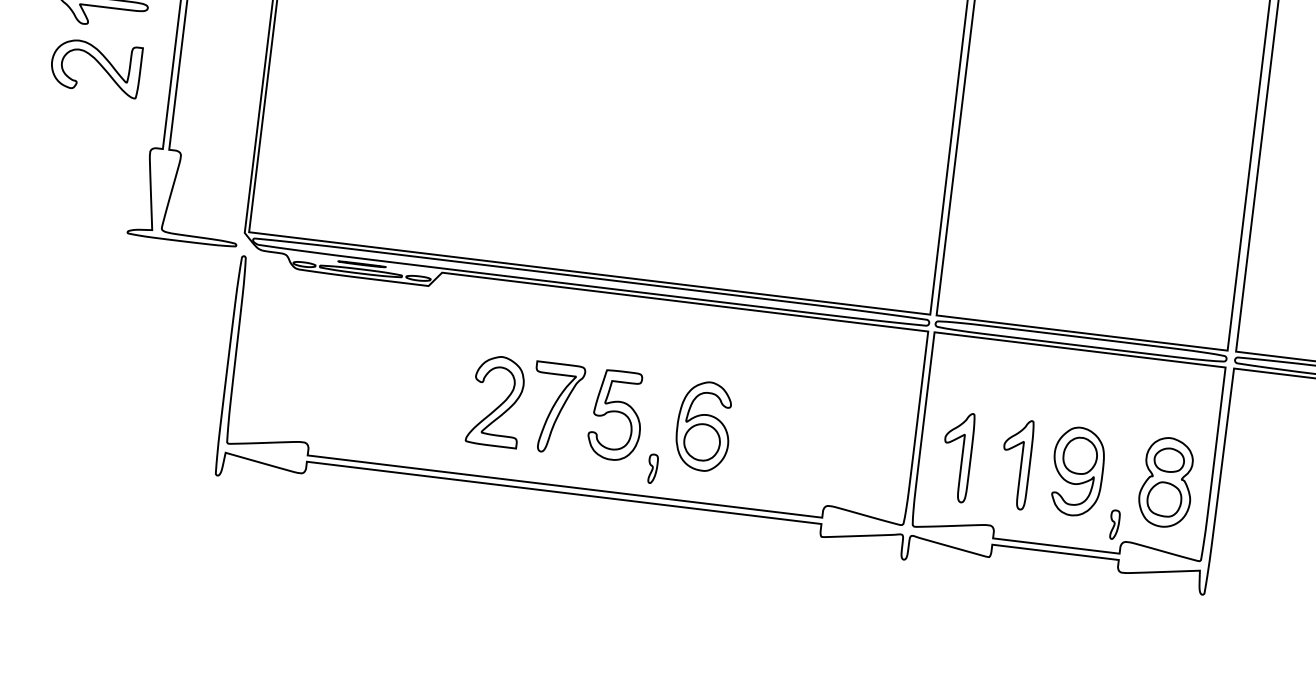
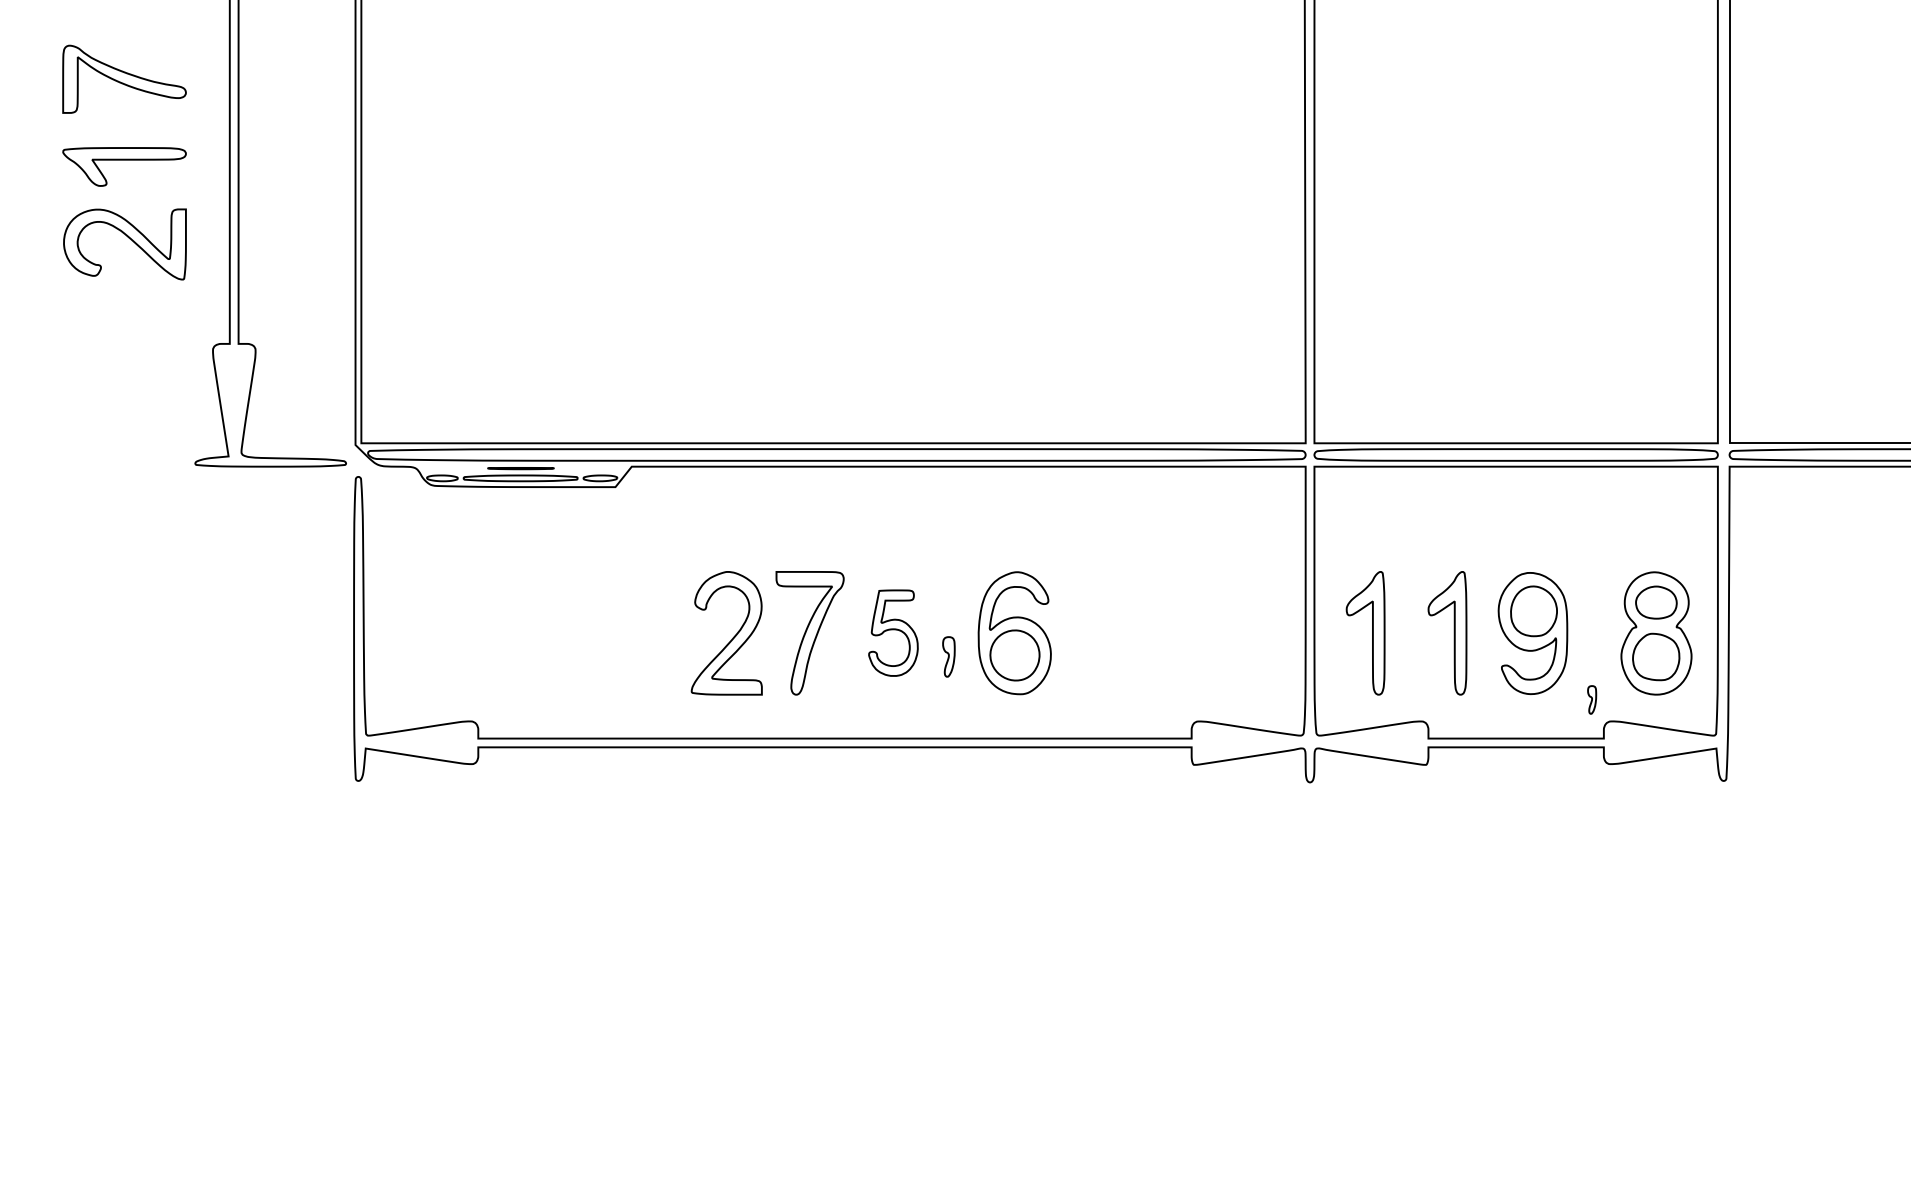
part: (616, 415) -> (893, 633), size x0.7
part: (652, 468) -> (948, 656), moved
part: (1114, 524) -> (1591, 699), size x0.7

